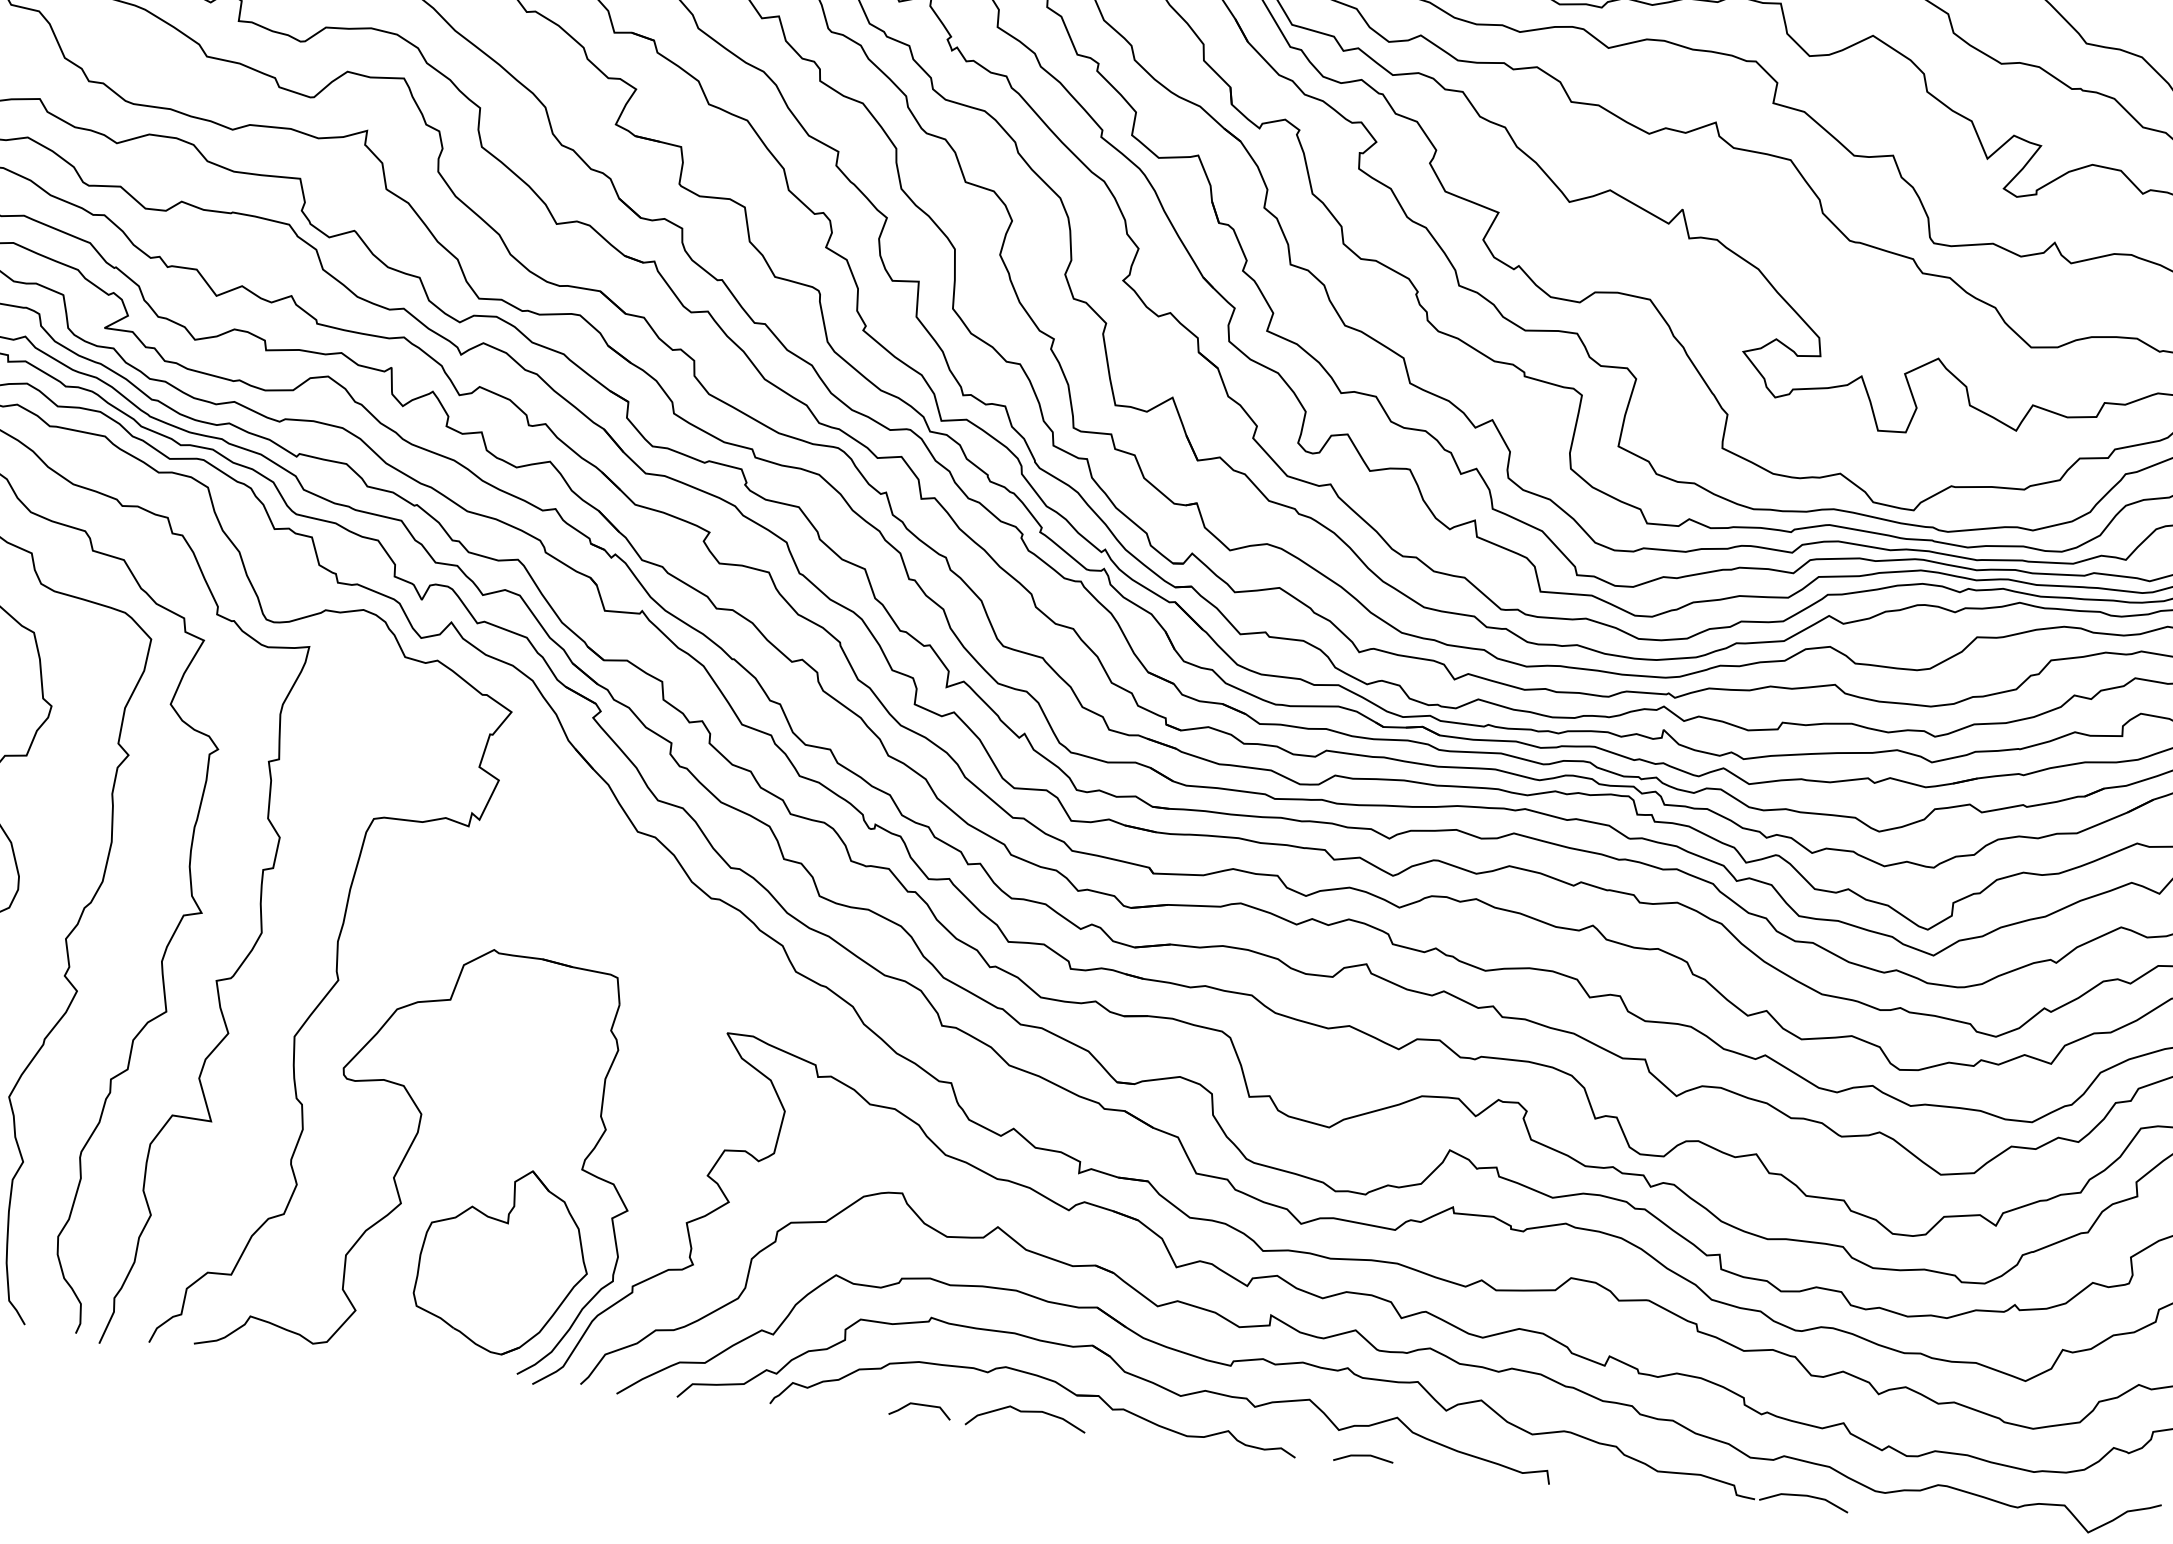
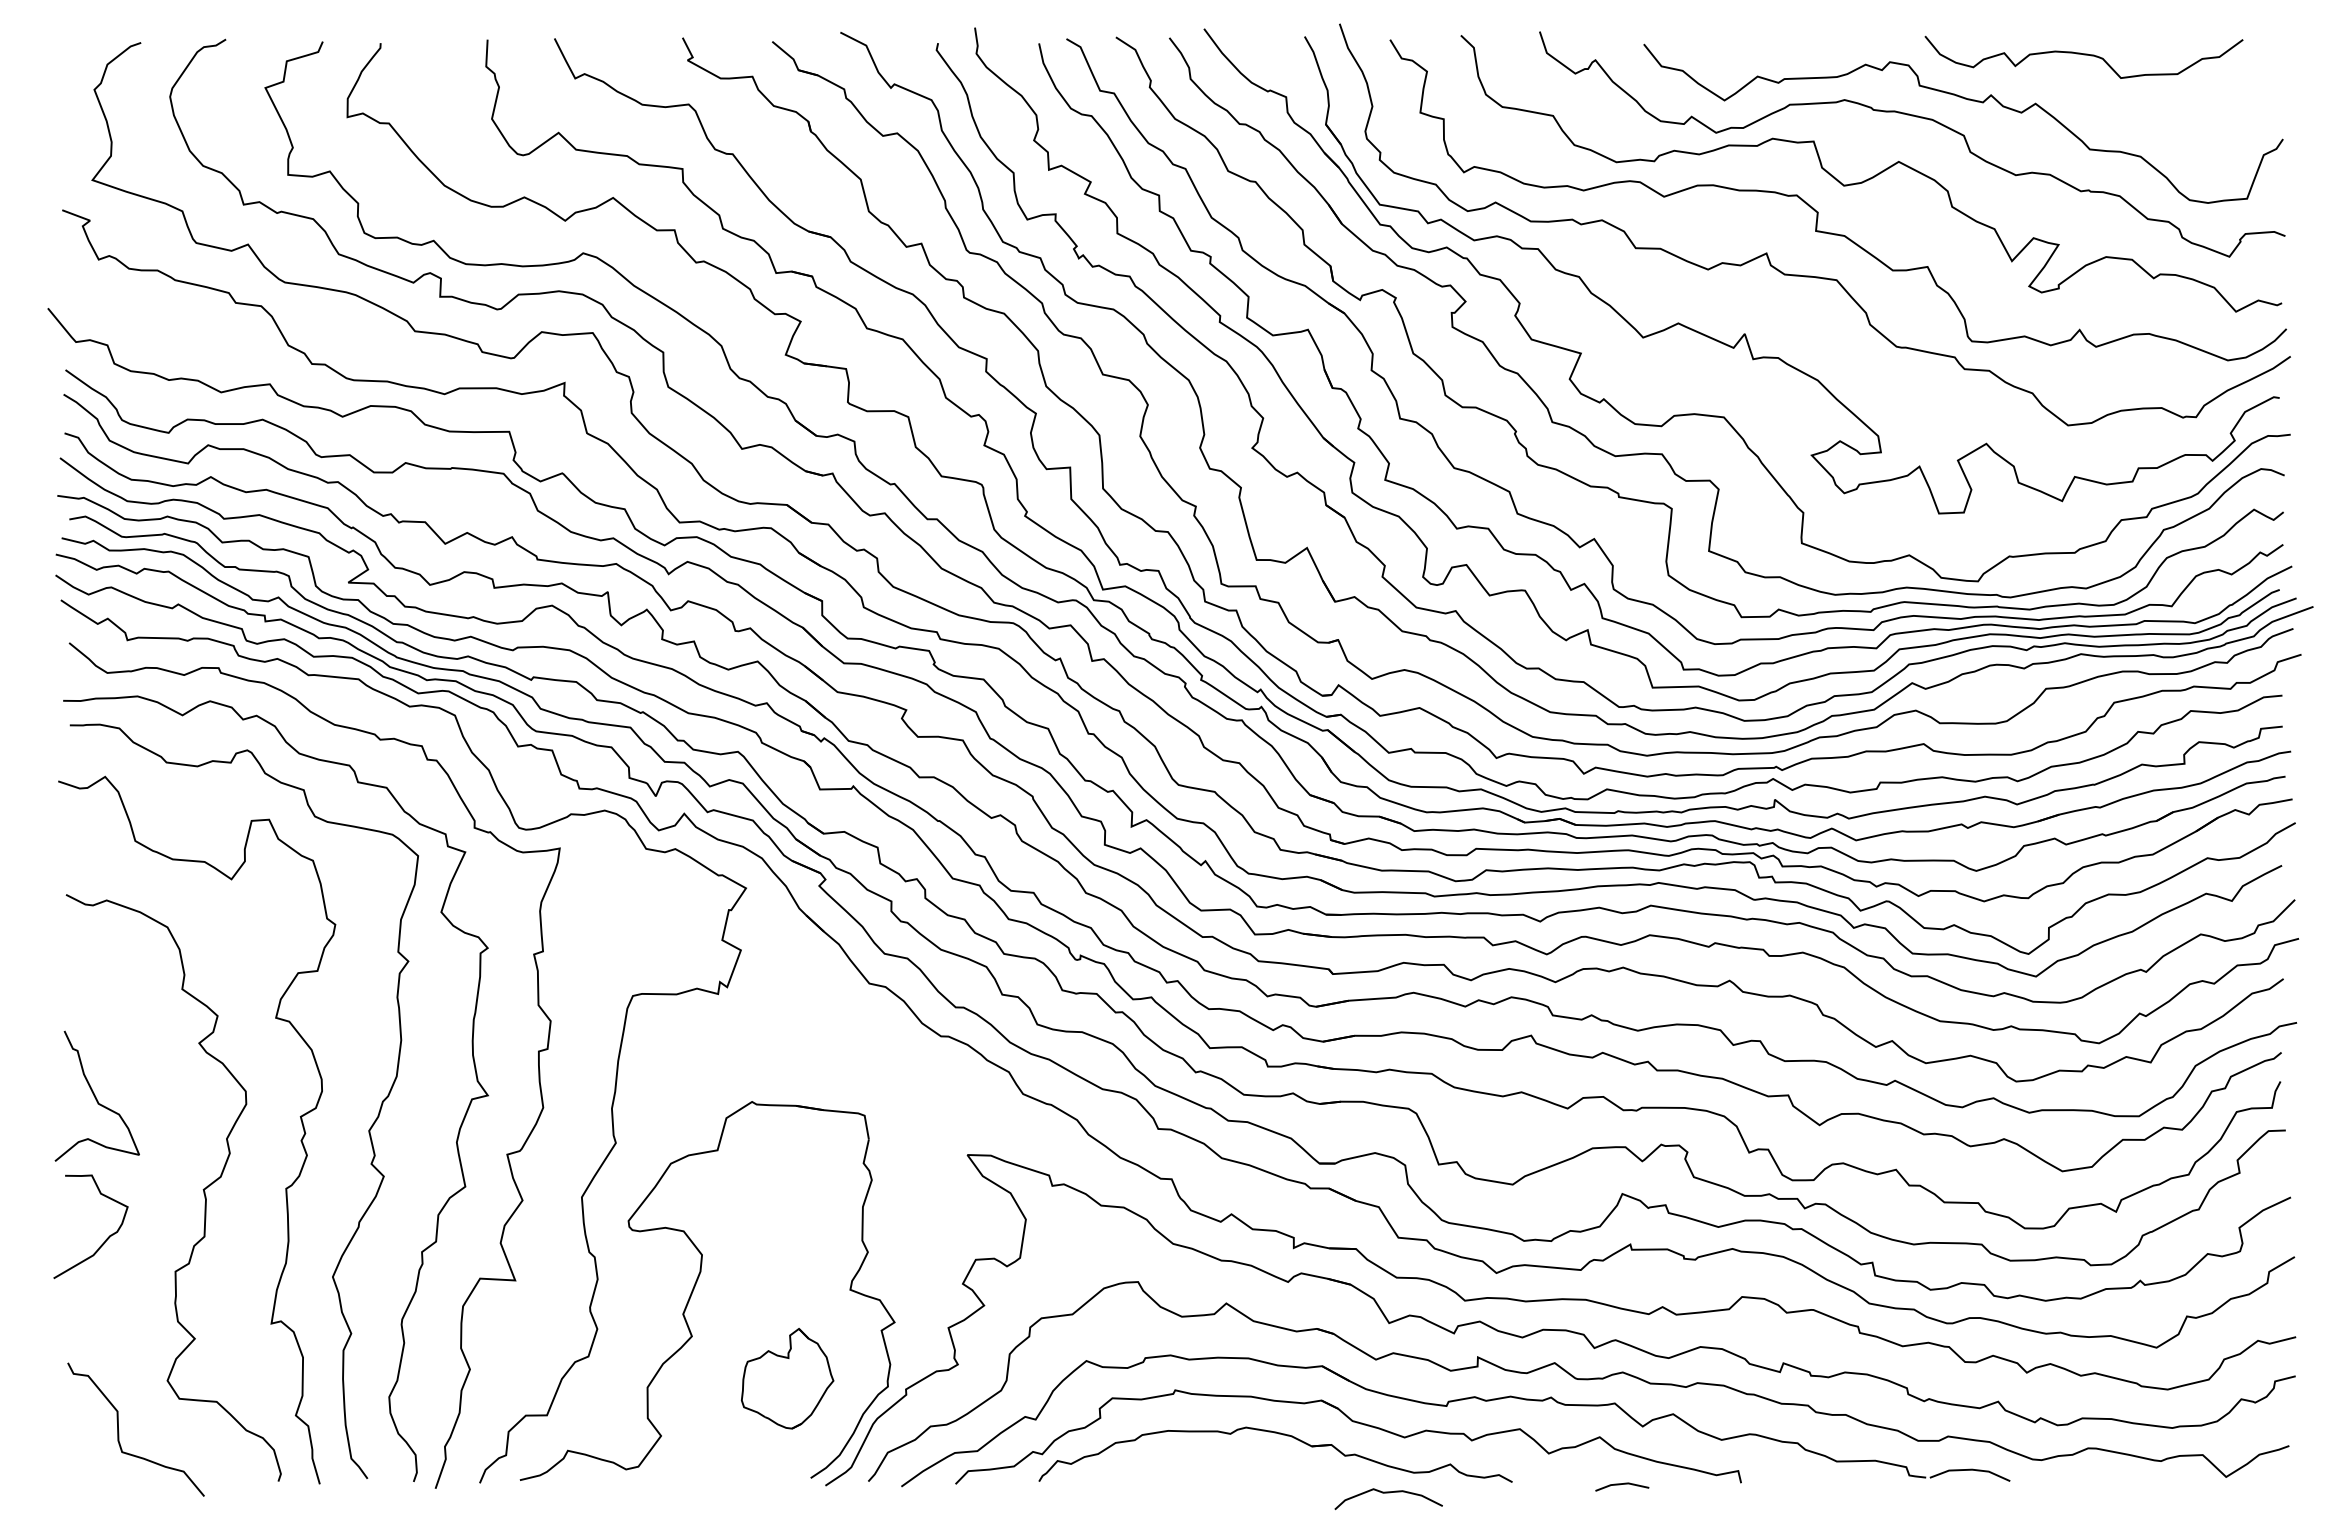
part: (502, 1260) -> (787, 1378), size x0.6
line: (920, 1405) -> (1173, 1469), removed
curve: (1026, 1412) -> (1388, 1493), moved
line: (1363, 1456) -> (1622, 1484), moved

